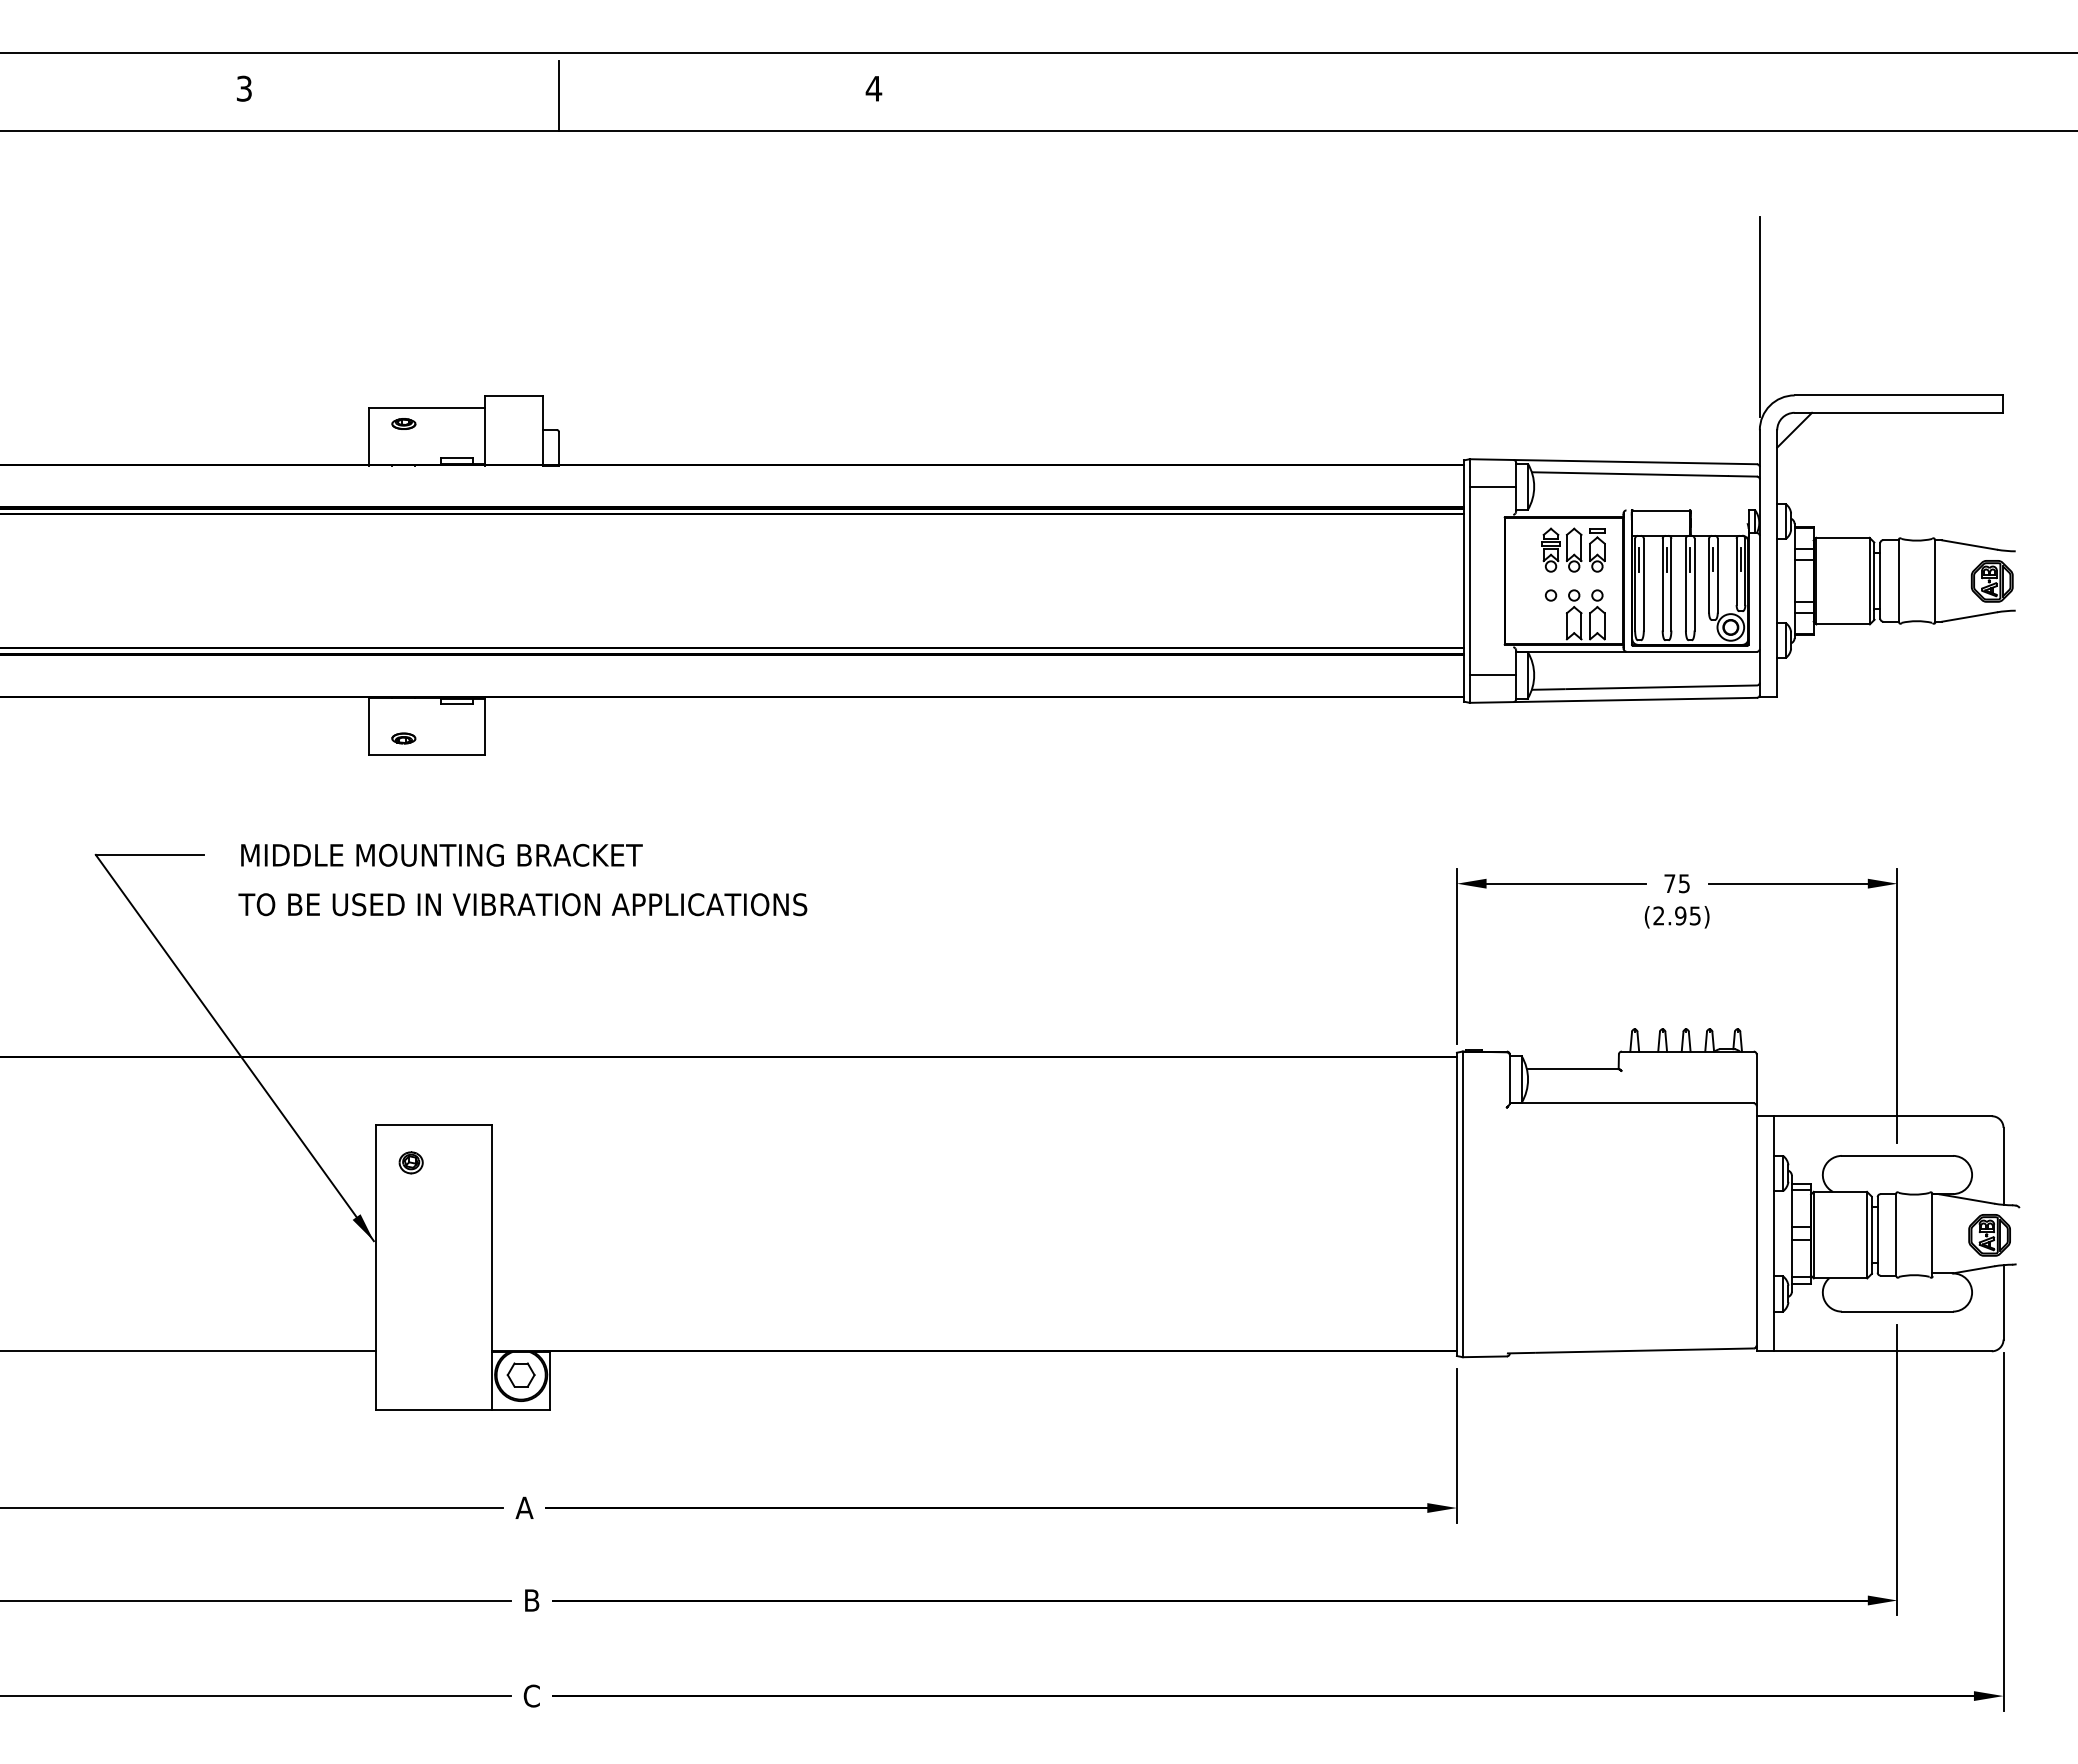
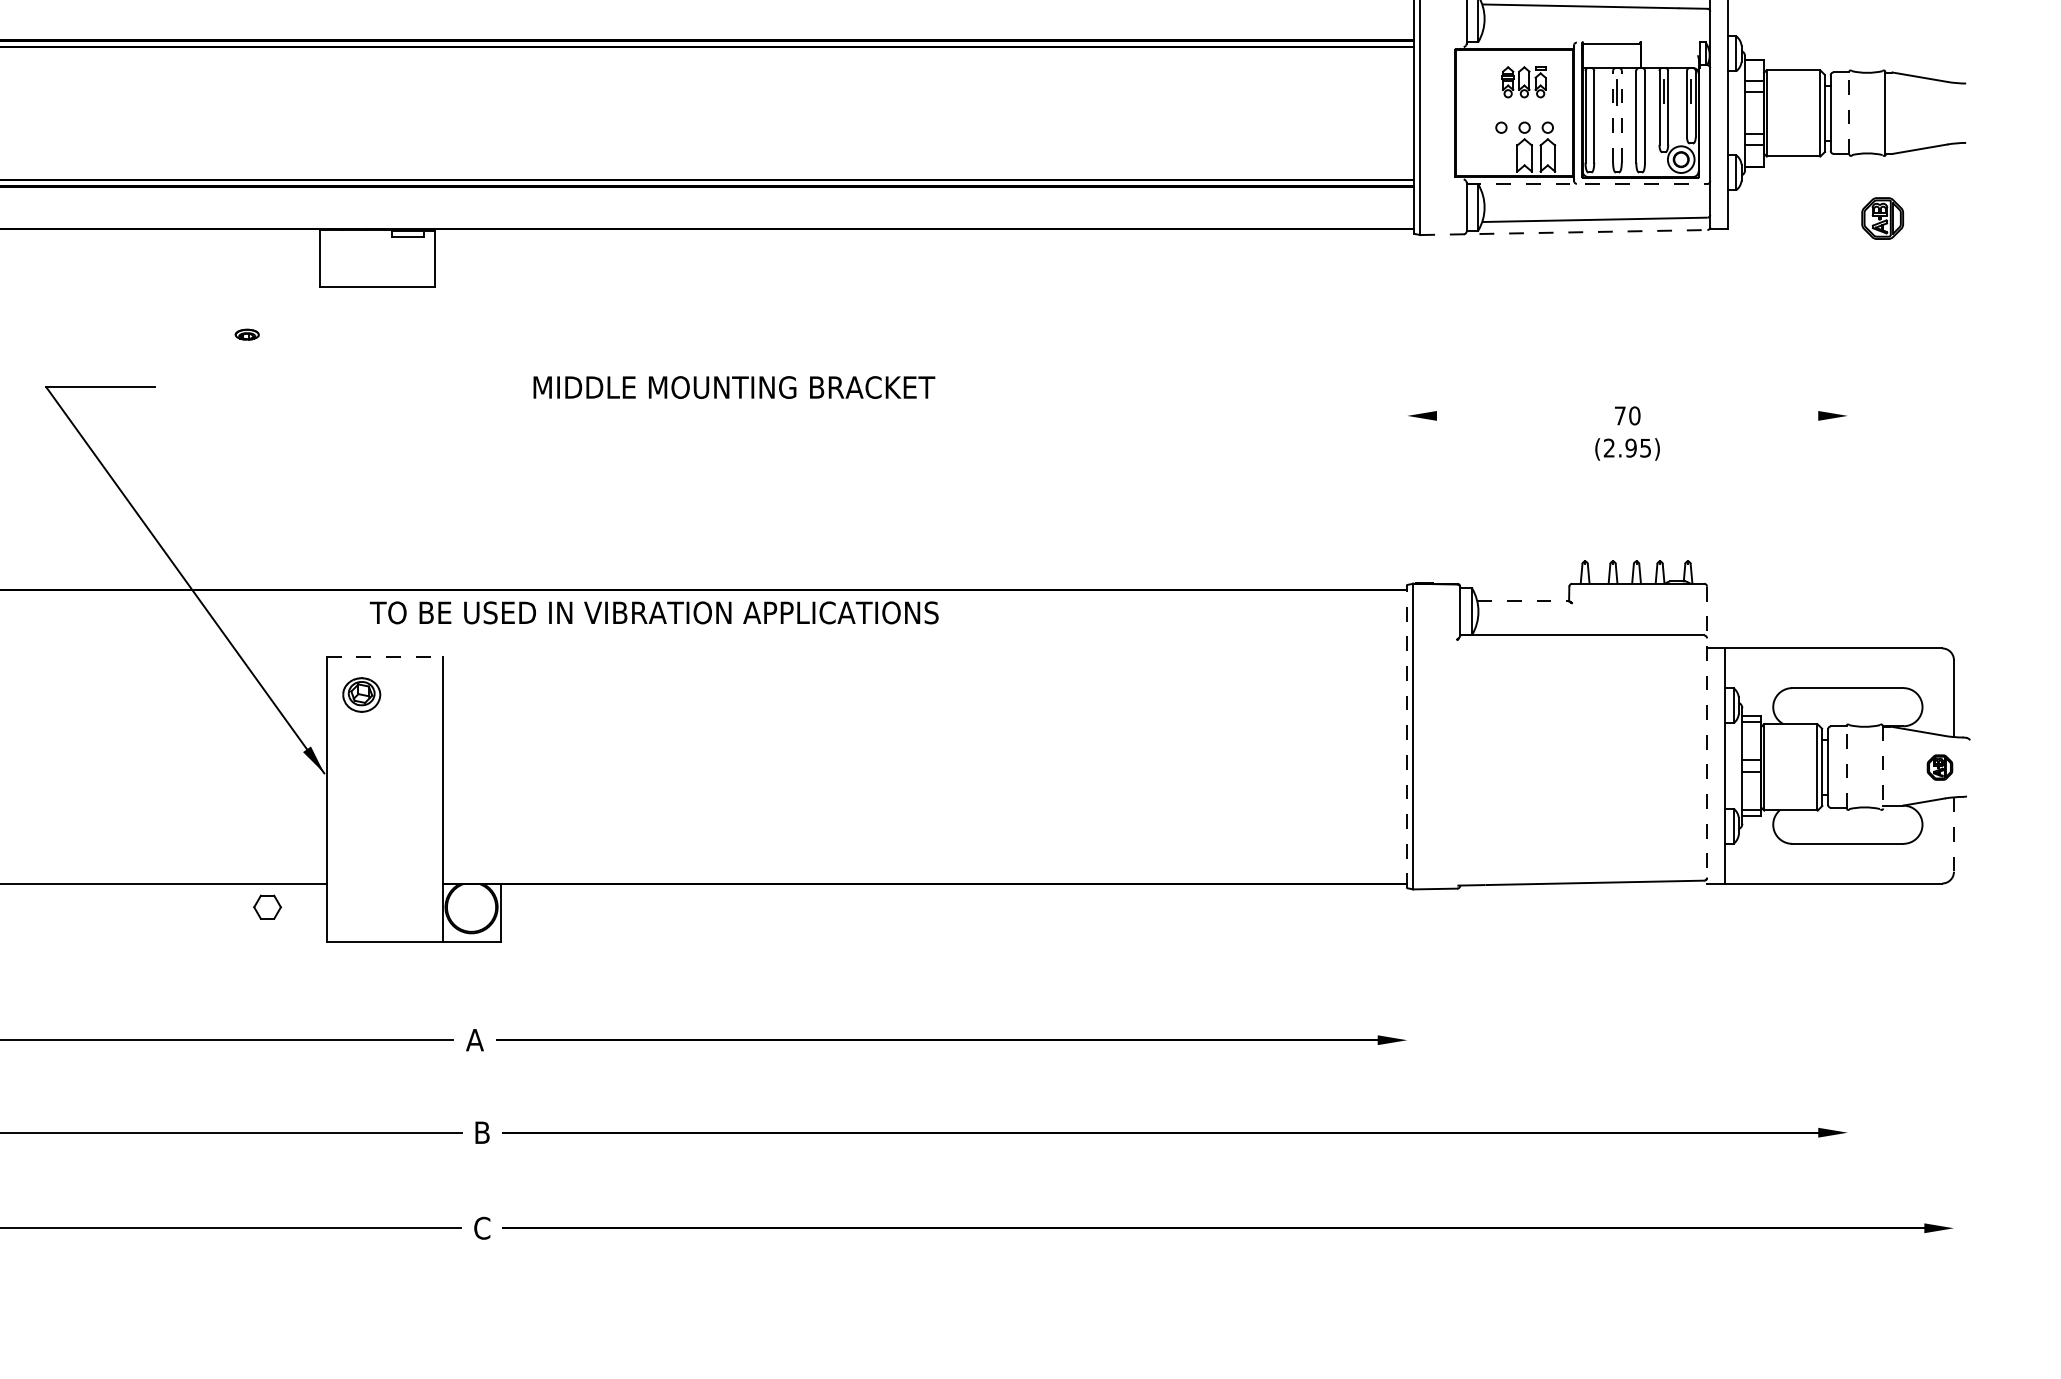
line: (1492, 486) -> (1442, 18), removed
part: (1573, 549) -> (1523, 81), size x0.7
line: (1639, 559) -> (1589, 91), removed
line: (1690, 559) -> (1640, 91), removed
line: (1898, 580) -> (1848, 112), solid -> dashed
part: (1991, 581) -> (1881, 218), moved
line: (1662, 584) -> (1612, 116), solid -> dashed
line: (1671, 584) -> (1621, 116), solid -> dashed
line: (1637, 651) -> (1587, 183), solid -> dashed
line: (1492, 675) -> (1442, 207), removed
line: (1613, 700) -> (1563, 232), solid -> dashed
part: (403, 738) -> (246, 334), moved
text: (441, 854) -> (733, 386), moved
line: (1565, 883) -> (1515, 415), removed
text: (1684, 883) -> (1634, 415), 75 -> 70
line: (1787, 883) -> (1737, 415), removed
text: (522, 904) -> (653, 612), moved
line: (1456, 956) -> (1406, 488), removed
line: (1897, 1005) -> (1847, 537), removed
line: (1573, 1069) -> (1523, 601), solid -> dashed
line: (434, 1124) -> (384, 656), solid -> dashed
part: (410, 1162) -> (360, 694), size x1.6
line: (1756, 1203) -> (1706, 735), solid -> dashed
line: (1456, 1204) -> (1406, 736), solid -> dashed
line: (1896, 1234) -> (1846, 766), solid -> dashed
line: (1932, 1235) -> (1882, 767), solid -> dashed
part: (1989, 1235) -> (1939, 767), size x0.6
line: (2003, 1302) -> (1953, 834), solid -> dashed
part: (520, 1374) -> (266, 906), moved
line: (1456, 1445) -> (1406, 977), removed
line: (1897, 1469) -> (1847, 1001), removed
line: (2003, 1531) -> (1953, 1063), removed

